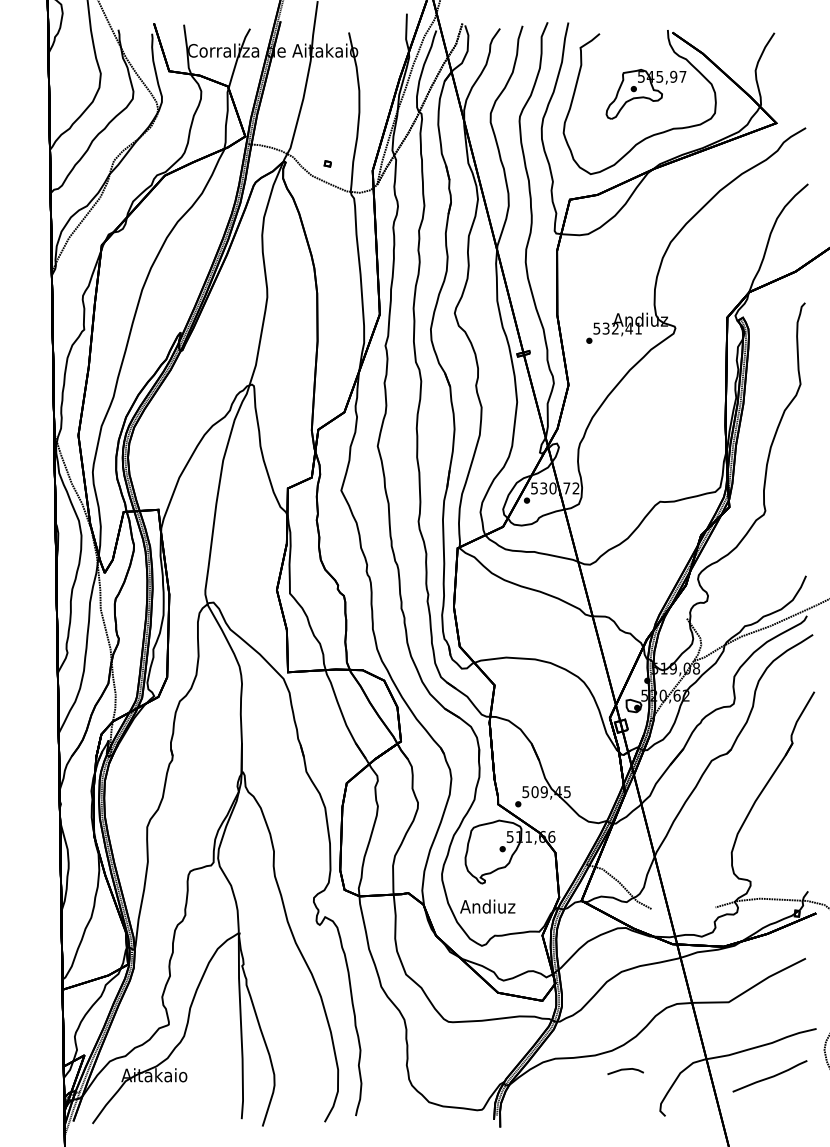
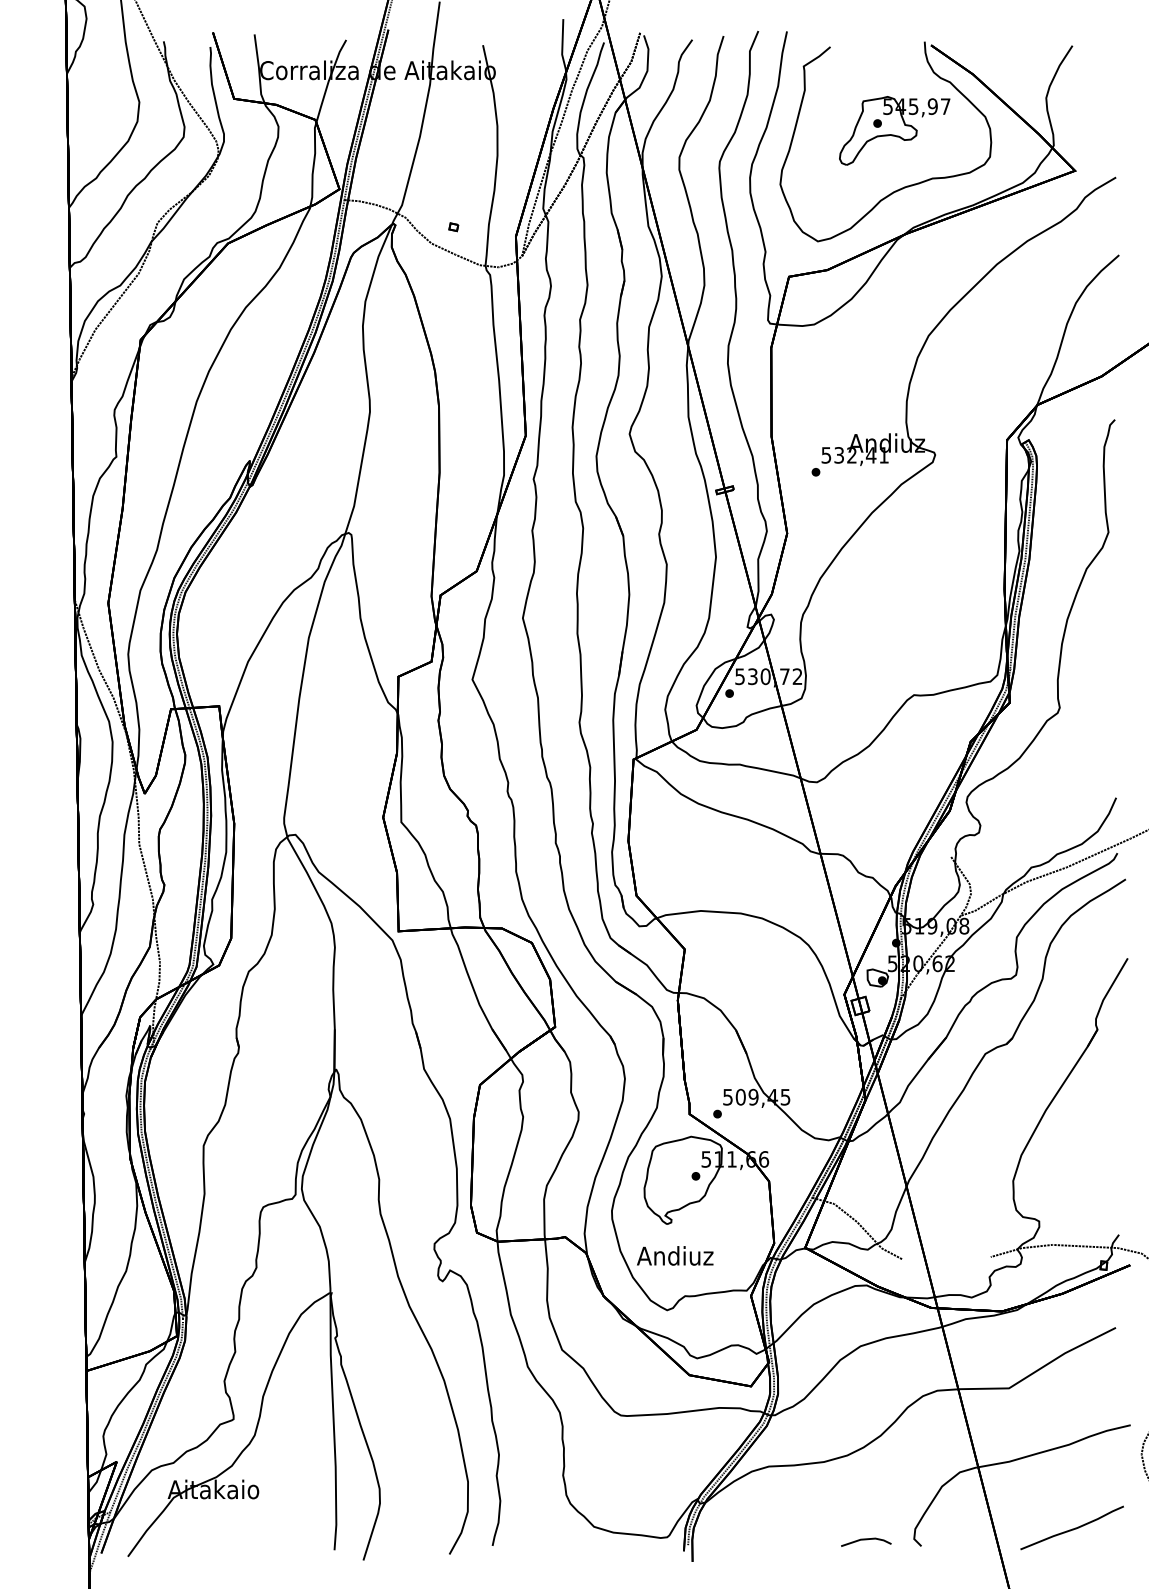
line: (625, 1070) -> (866, 1540), moved
curve: (770, 1076) -> (1072, 1528), moved

